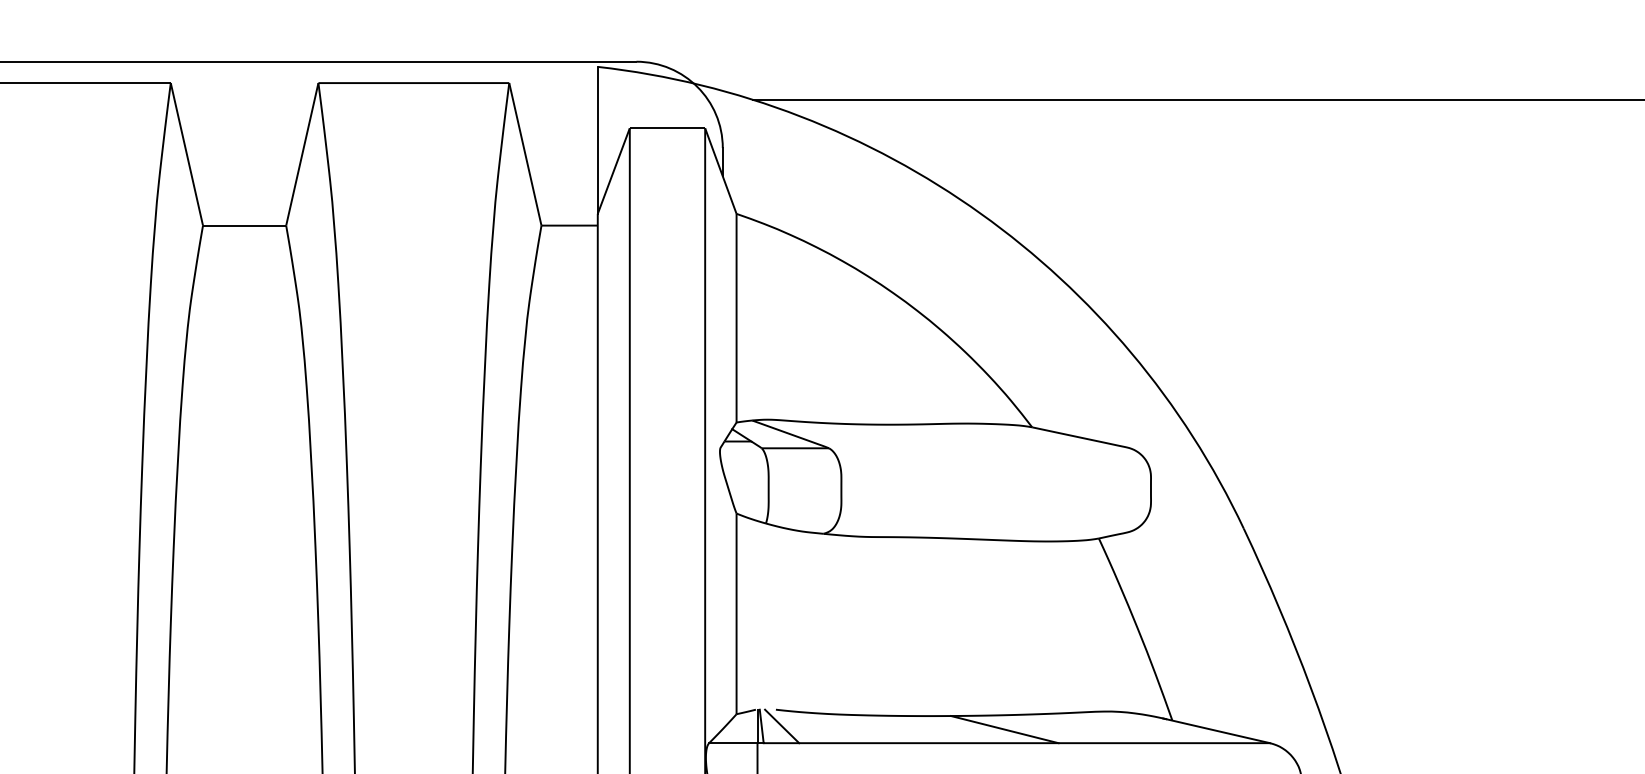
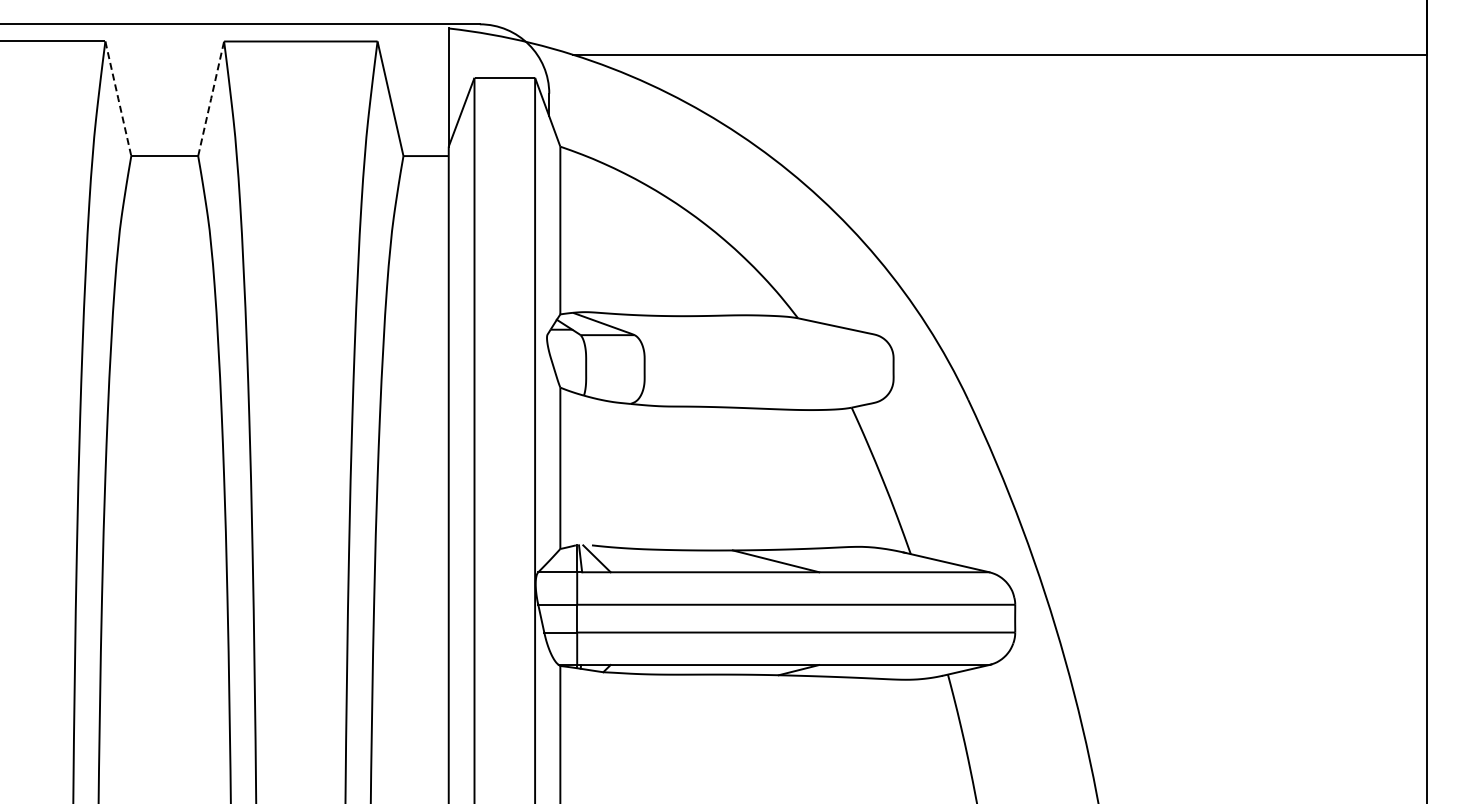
line: (187, 153) -> (118, 98), solid -> dashed
line: (302, 153) -> (211, 98), solid -> dashed

